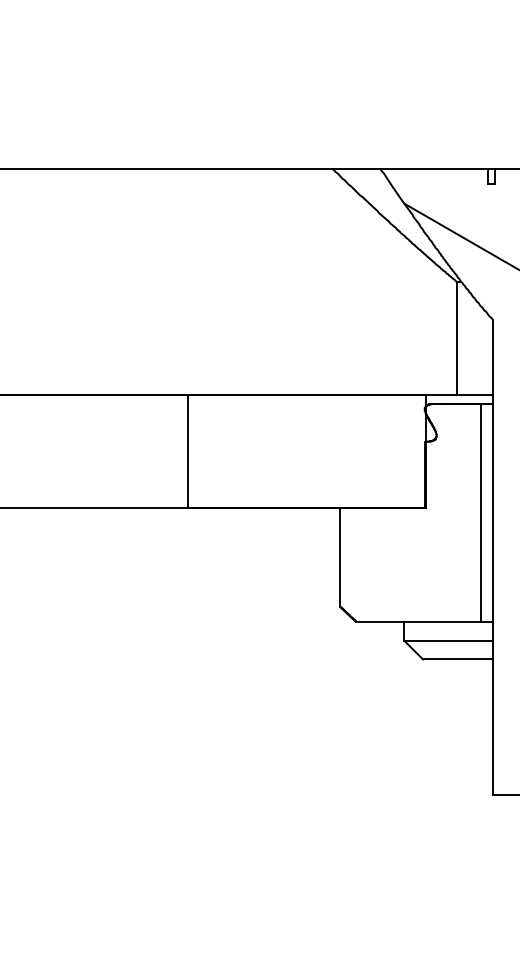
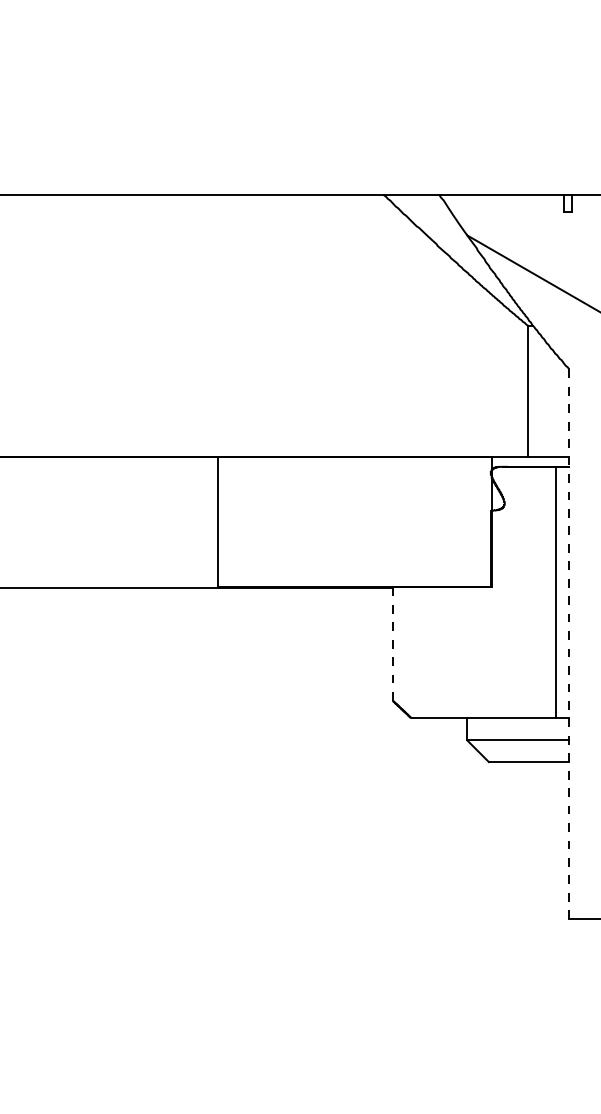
line: (340, 557) -> (393, 644), solid -> dashed
line: (492, 557) -> (569, 644), solid -> dashed

